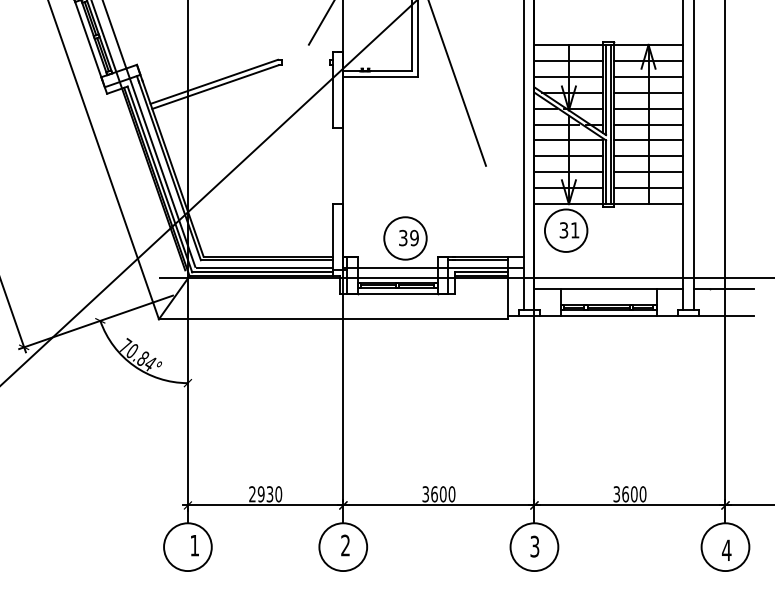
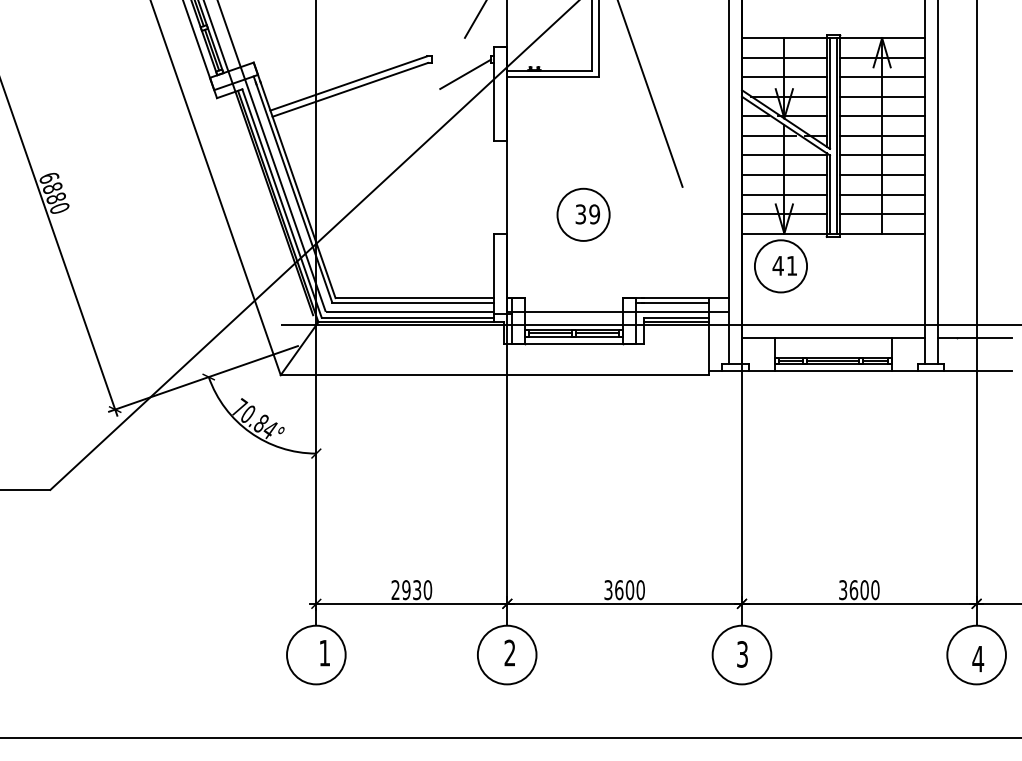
line: (309, 74) -> (465, 74), added
text: (563, 230) -> (777, 265), 31 -> 41
part: (405, 238) -> (583, 214), moved

